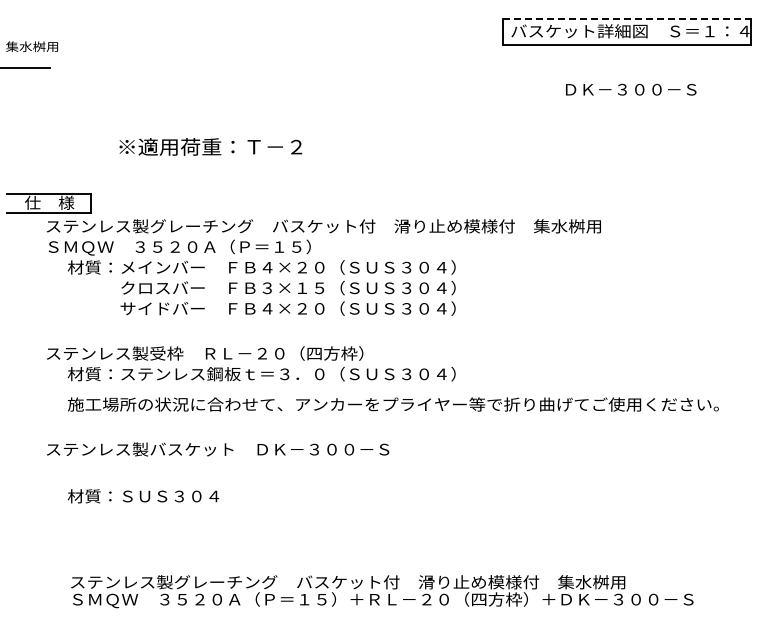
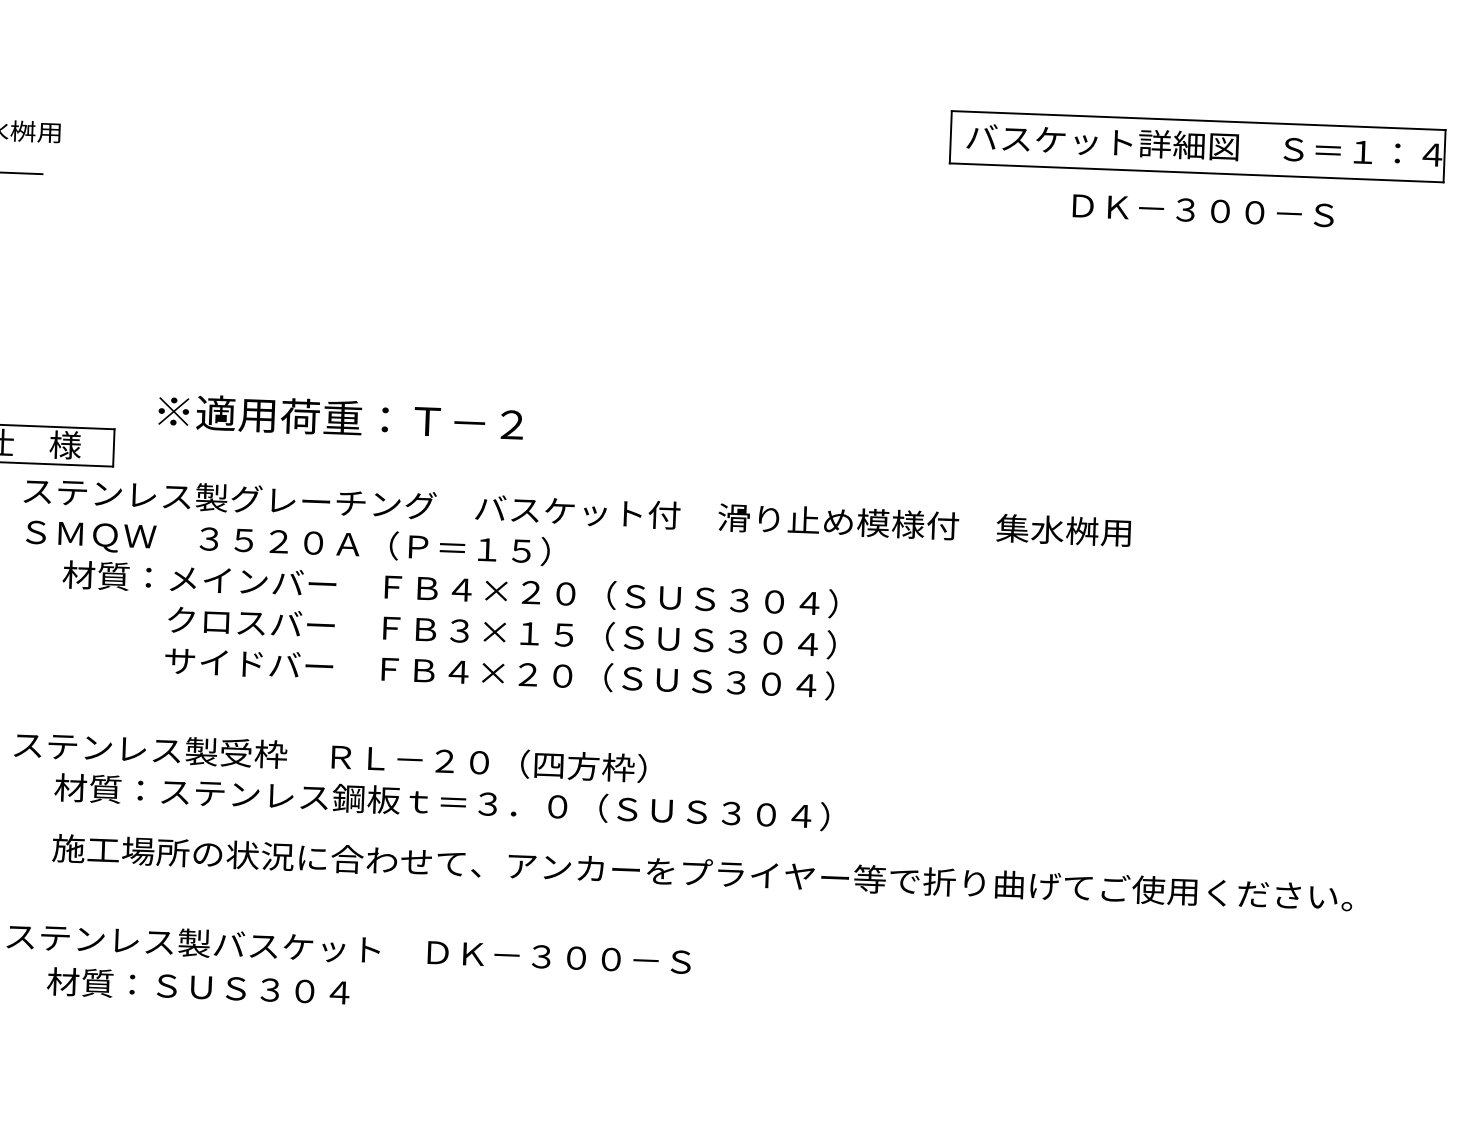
line: (627, 18) -> (1199, 120), dashed -> solid
text: (631, 89) -> (1204, 210), moved
text: (210, 146) -> (340, 416), moved
text: (143, 496) -> (198, 987), moved

